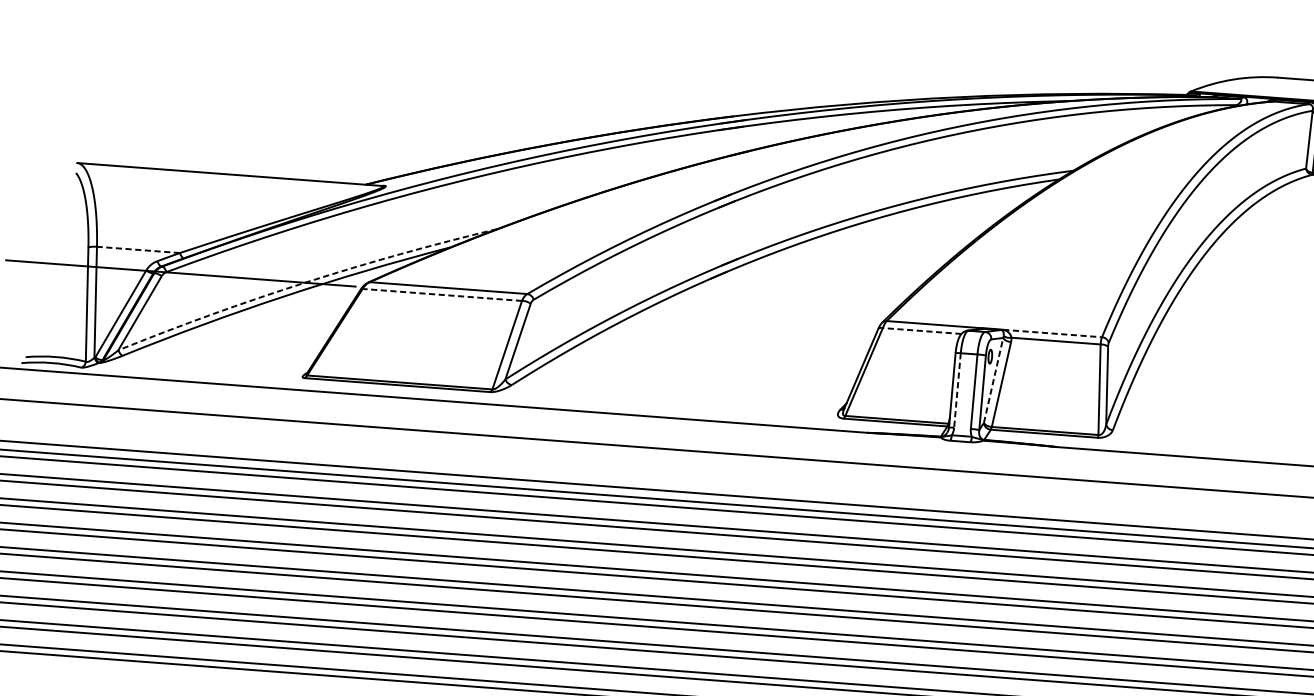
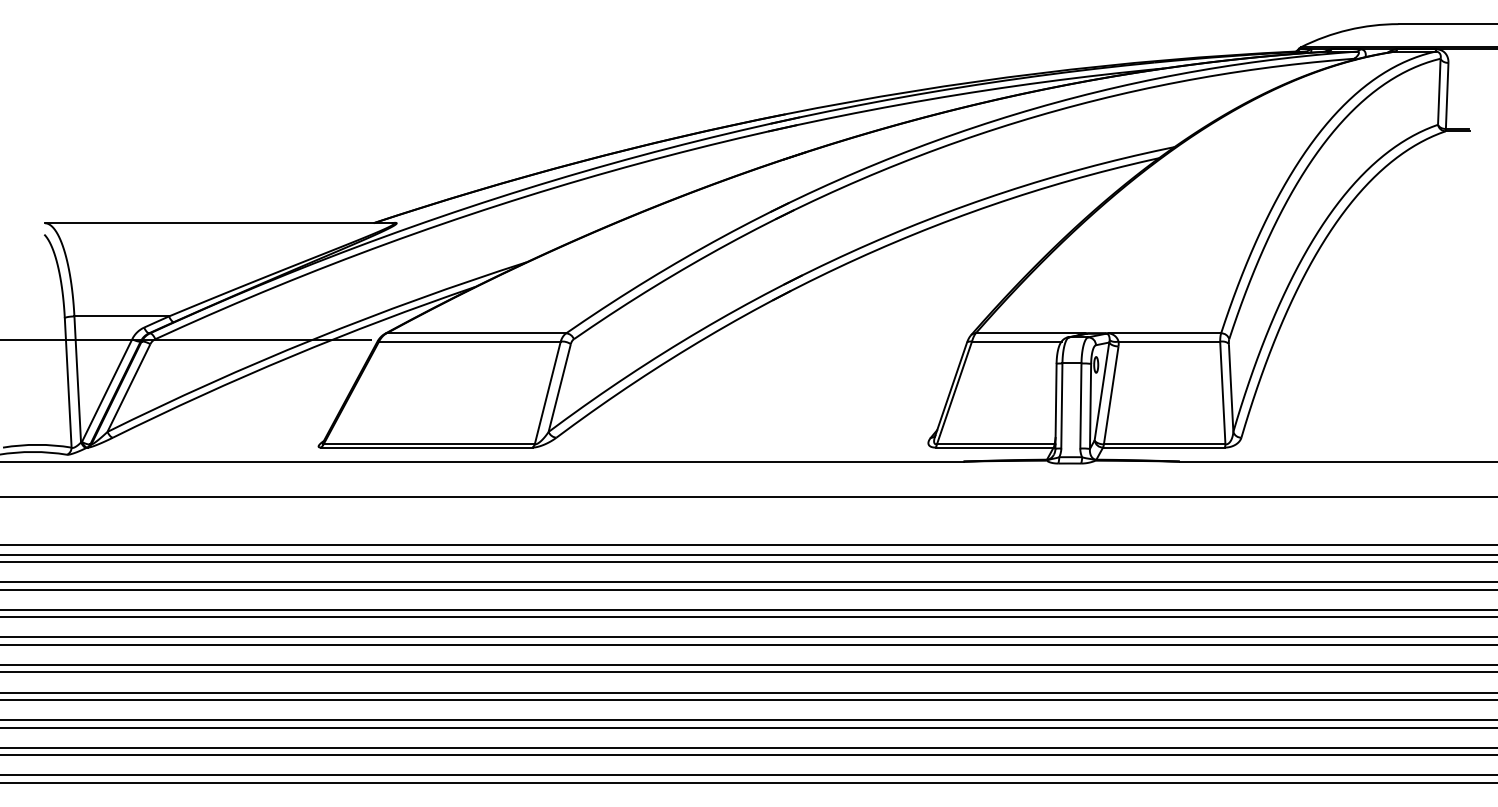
line: (138, 249) -> (121, 316), dashed -> solid
arc: (305, 282) -> (313, 339), dashed -> solid
line: (441, 294) -> (469, 341), dashed -> solid
line: (921, 330) -> (1016, 341), dashed -> solid
line: (1053, 333) -> (1165, 333), dashed -> solid
line: (993, 380) -> (1101, 391), dashed -> solid
line: (957, 390) -> (1061, 405), dashed -> solid

